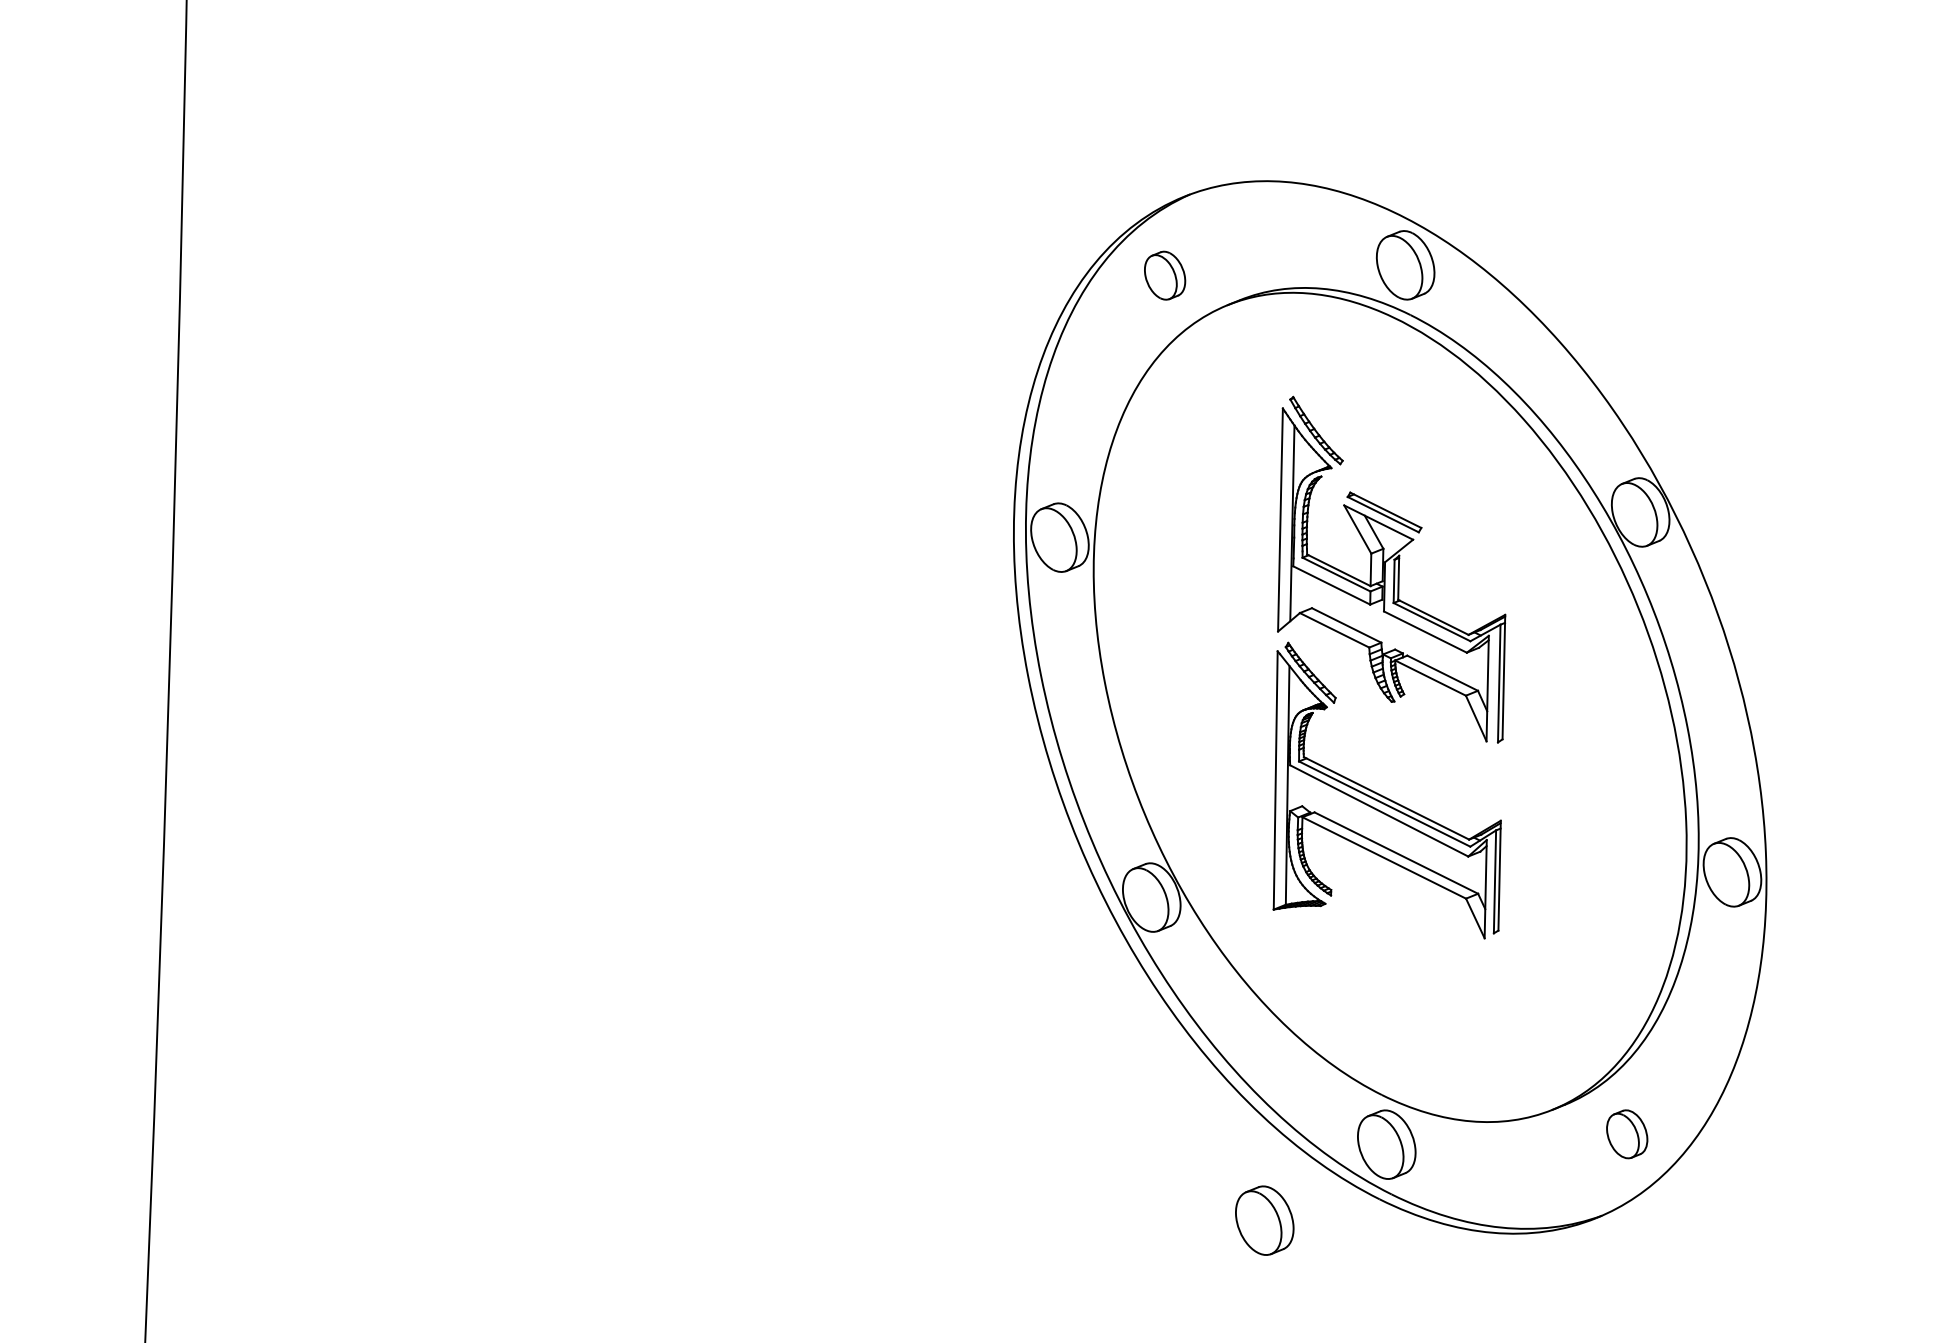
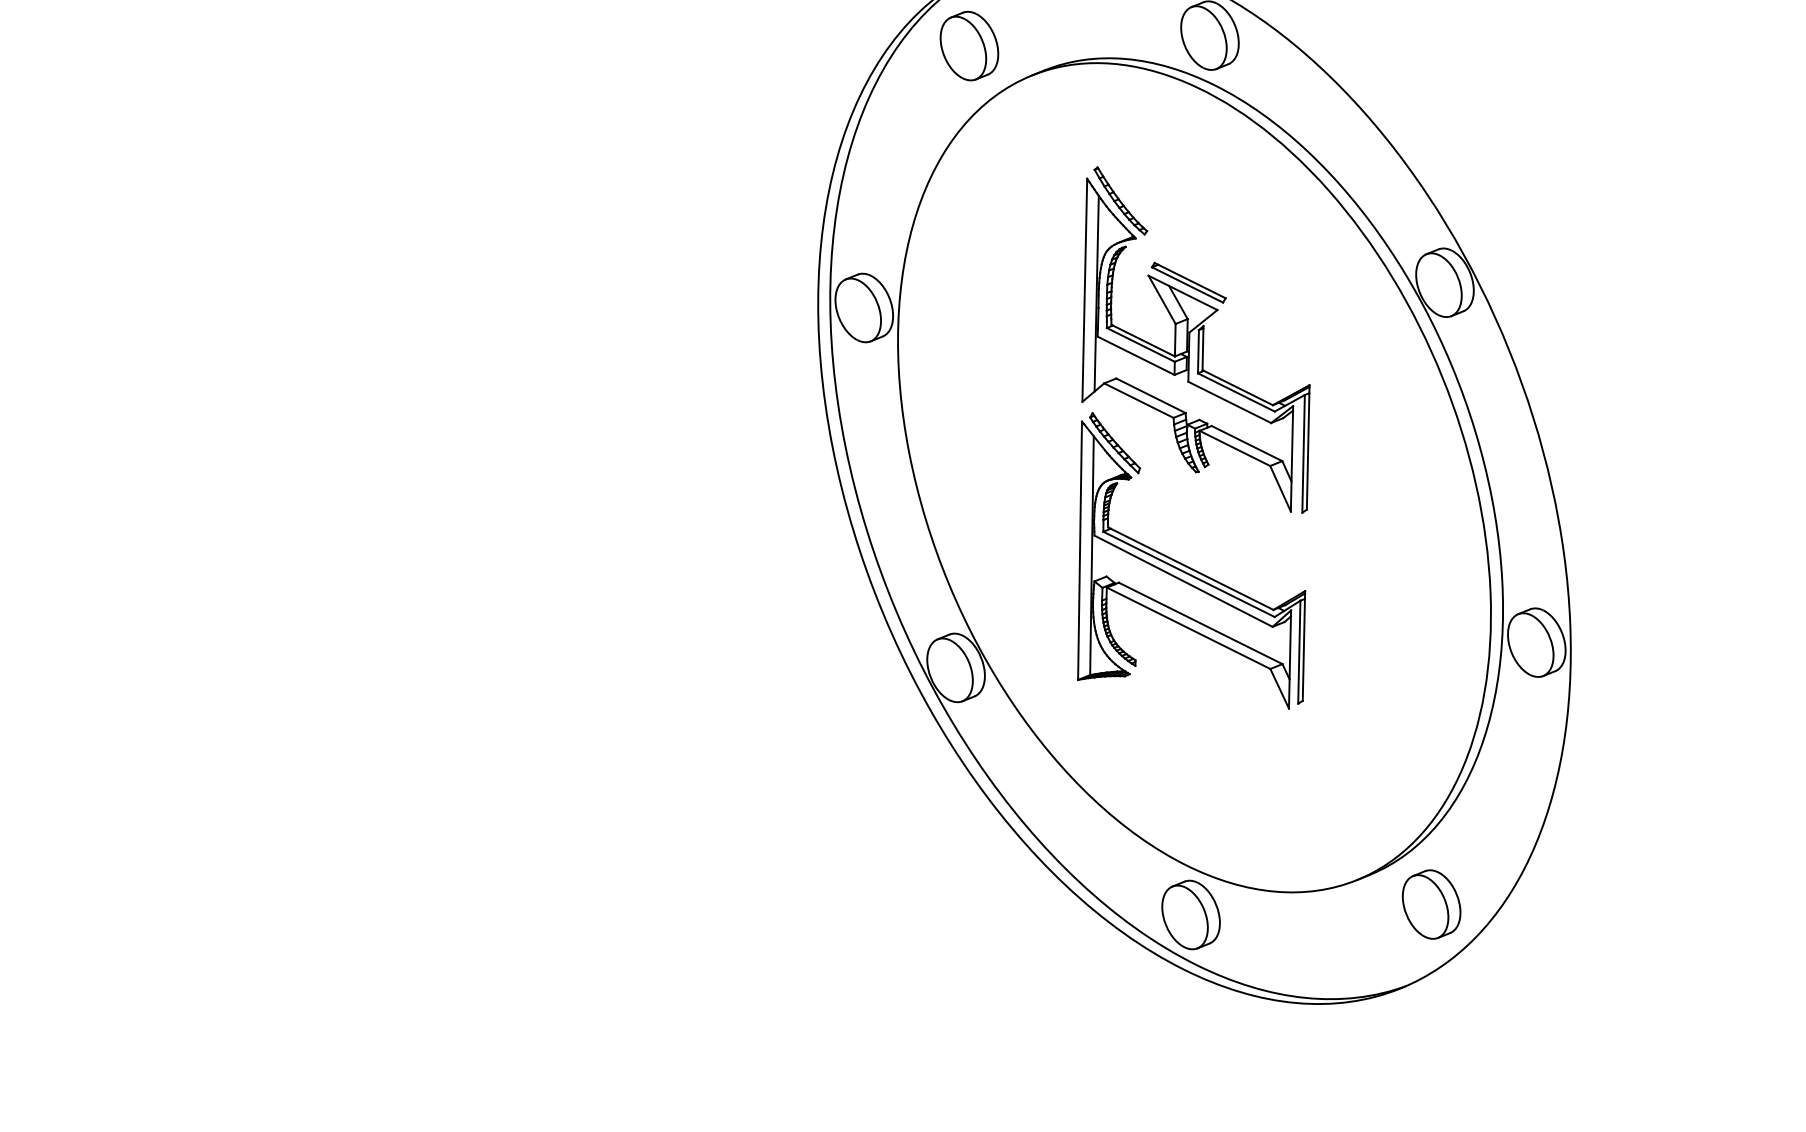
part: (1164, 275) -> (968, 45), size x1.43
part: (1626, 1134) -> (1430, 904), size x1.43
part: (1264, 1220) -> (1068, 990), removed

